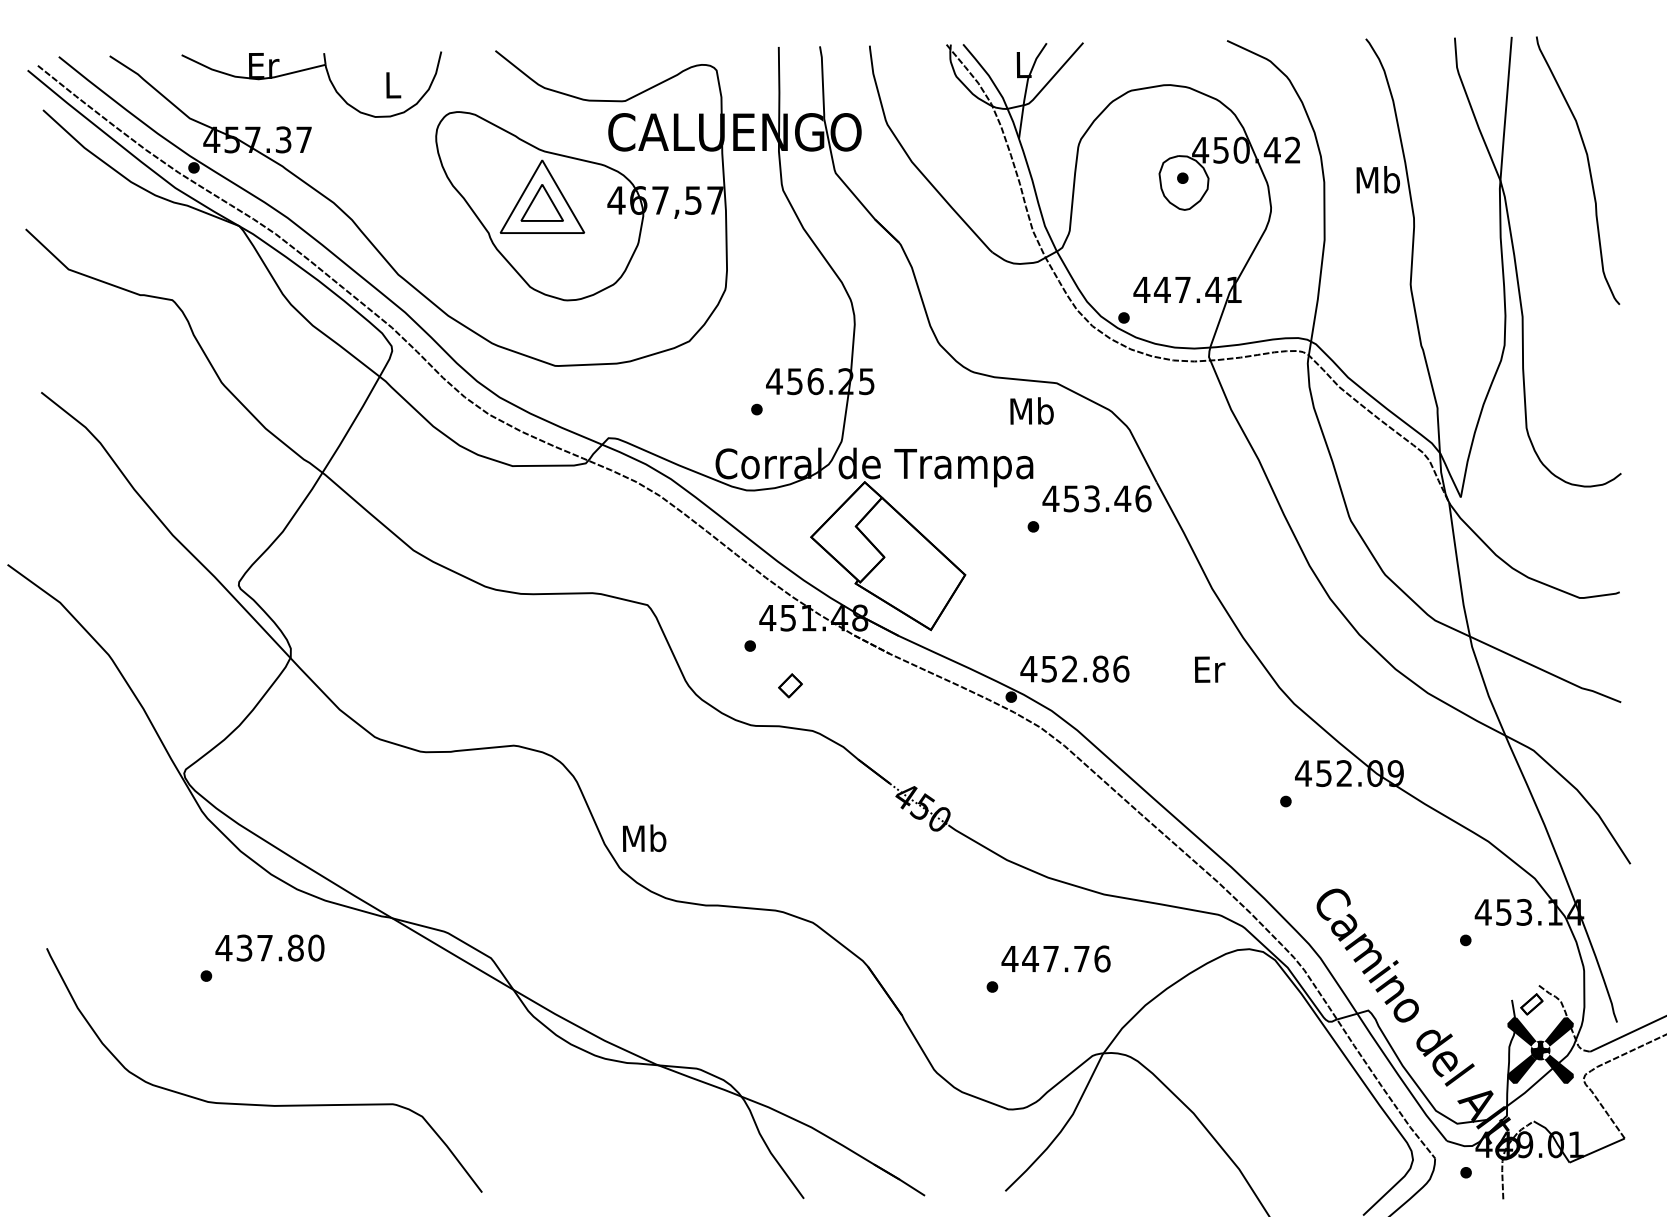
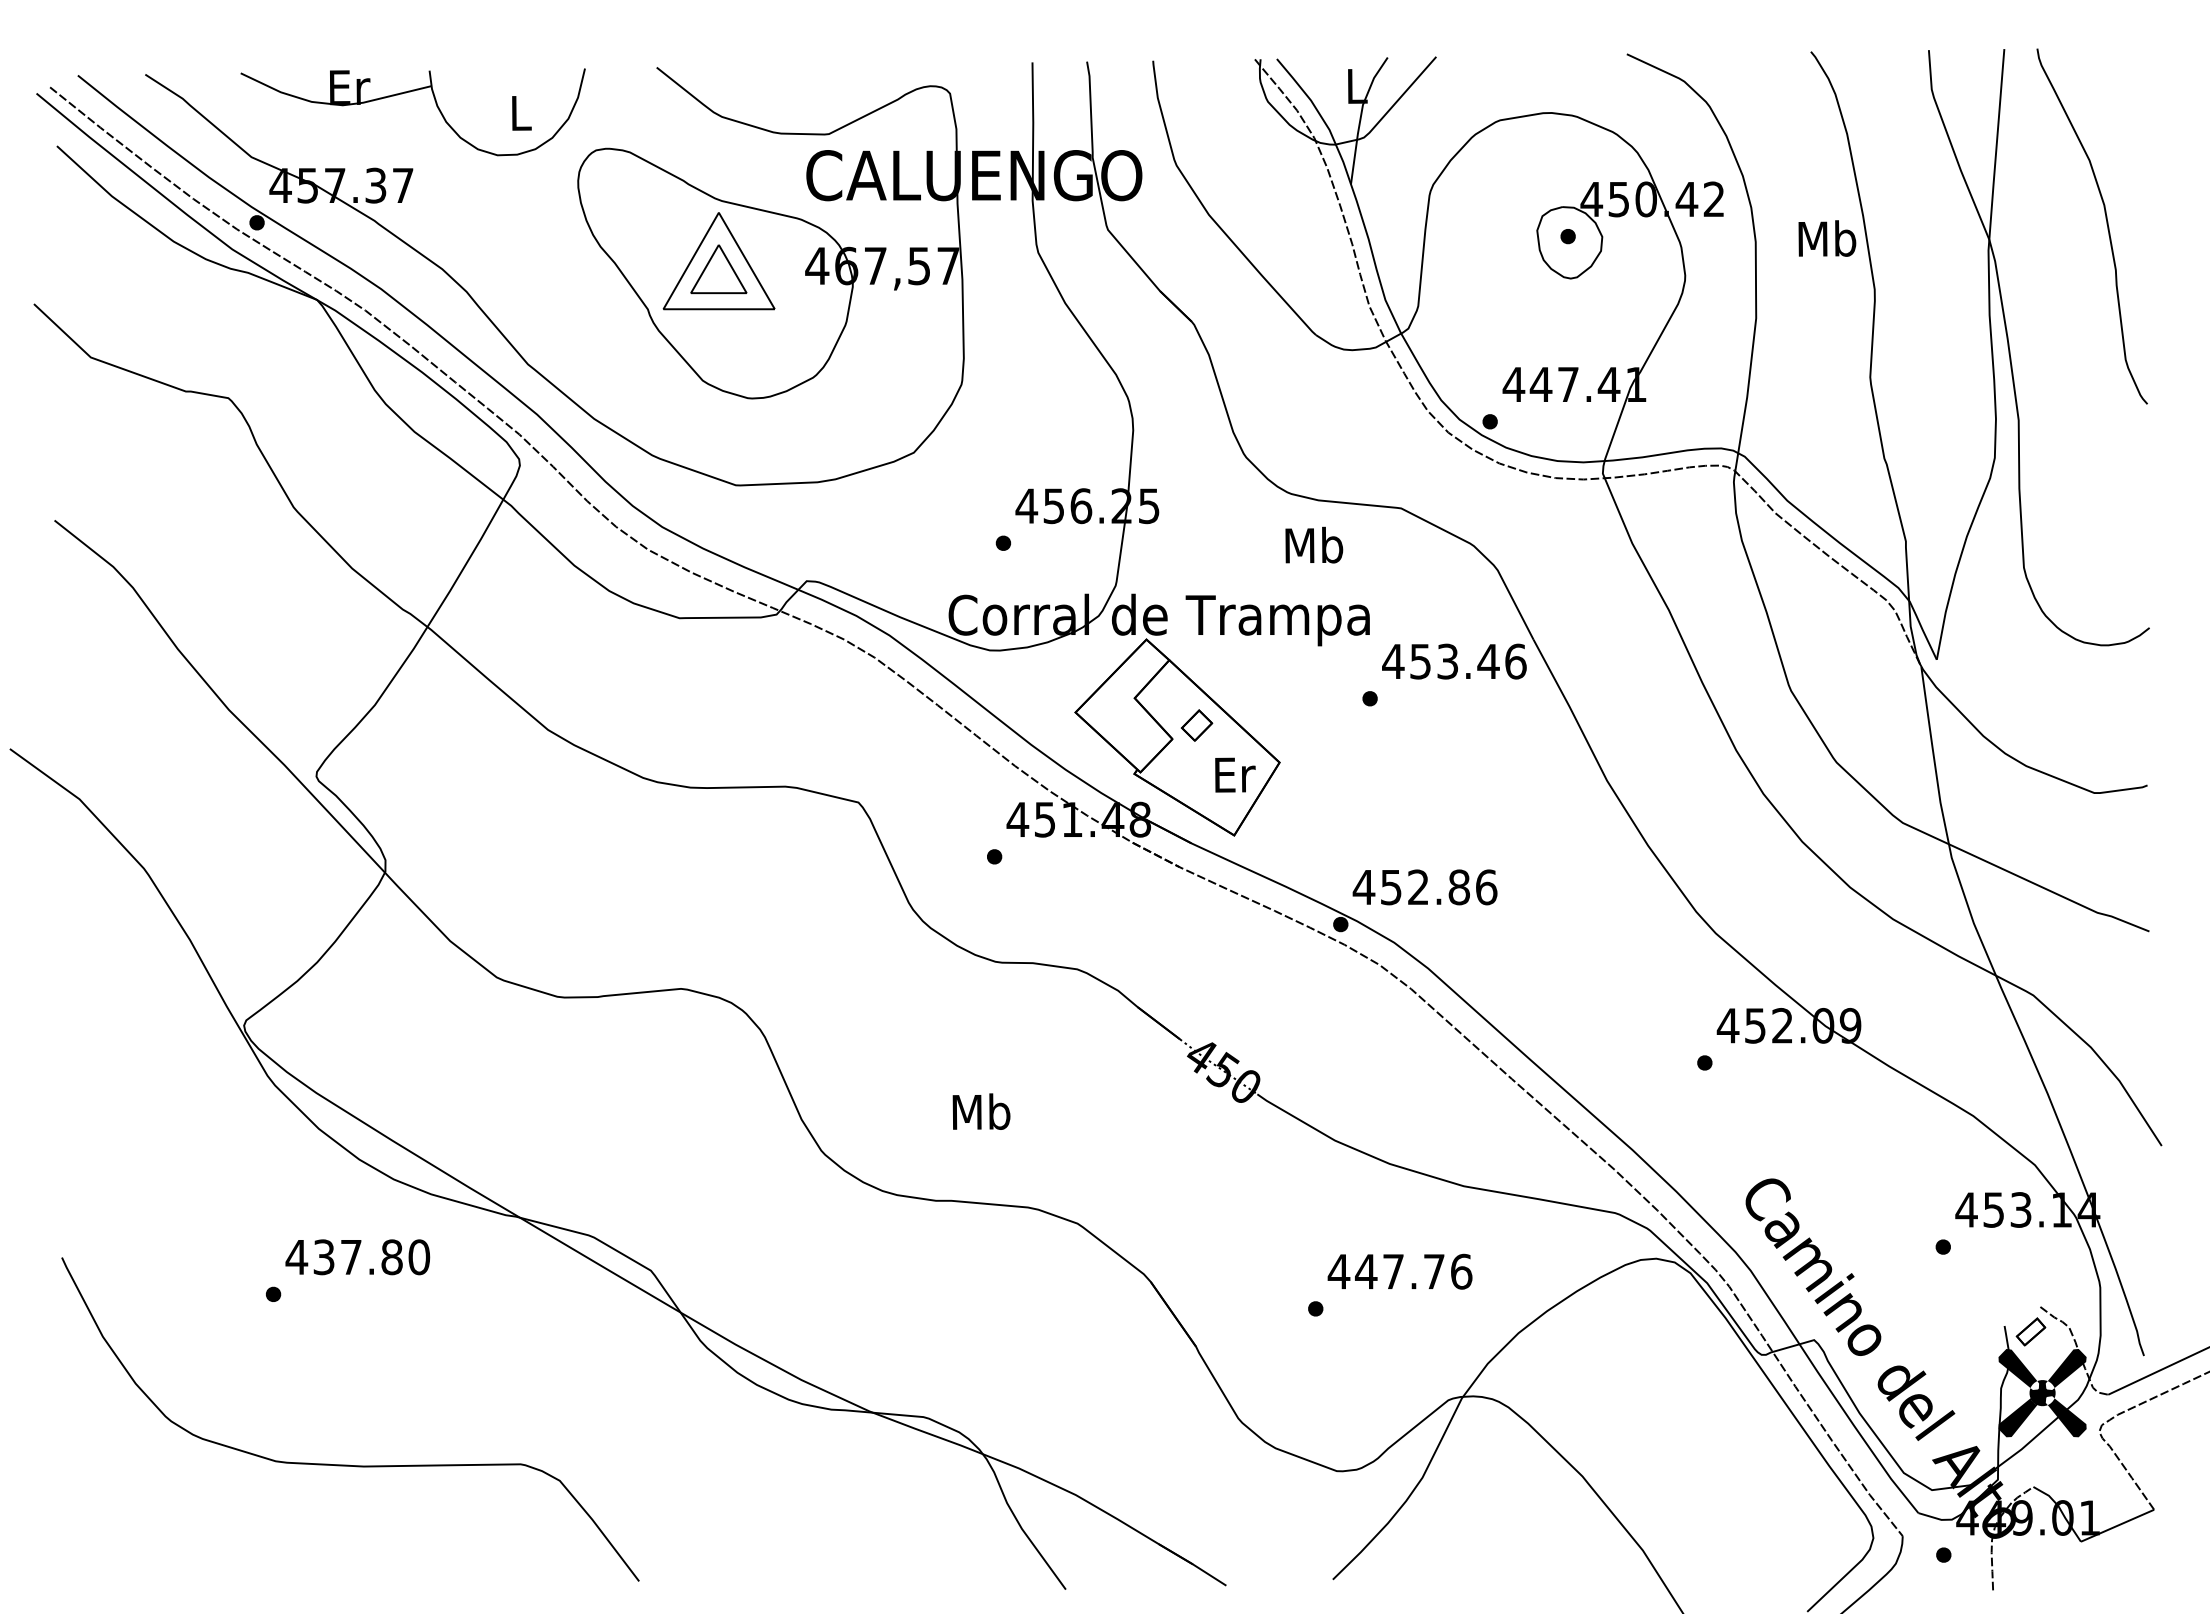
text: (1032, 410) -> (1314, 544), moved
text: (1210, 669) -> (1235, 774), moved
part: (790, 685) -> (1196, 725), moved
text: (644, 838) -> (981, 1111), moved

